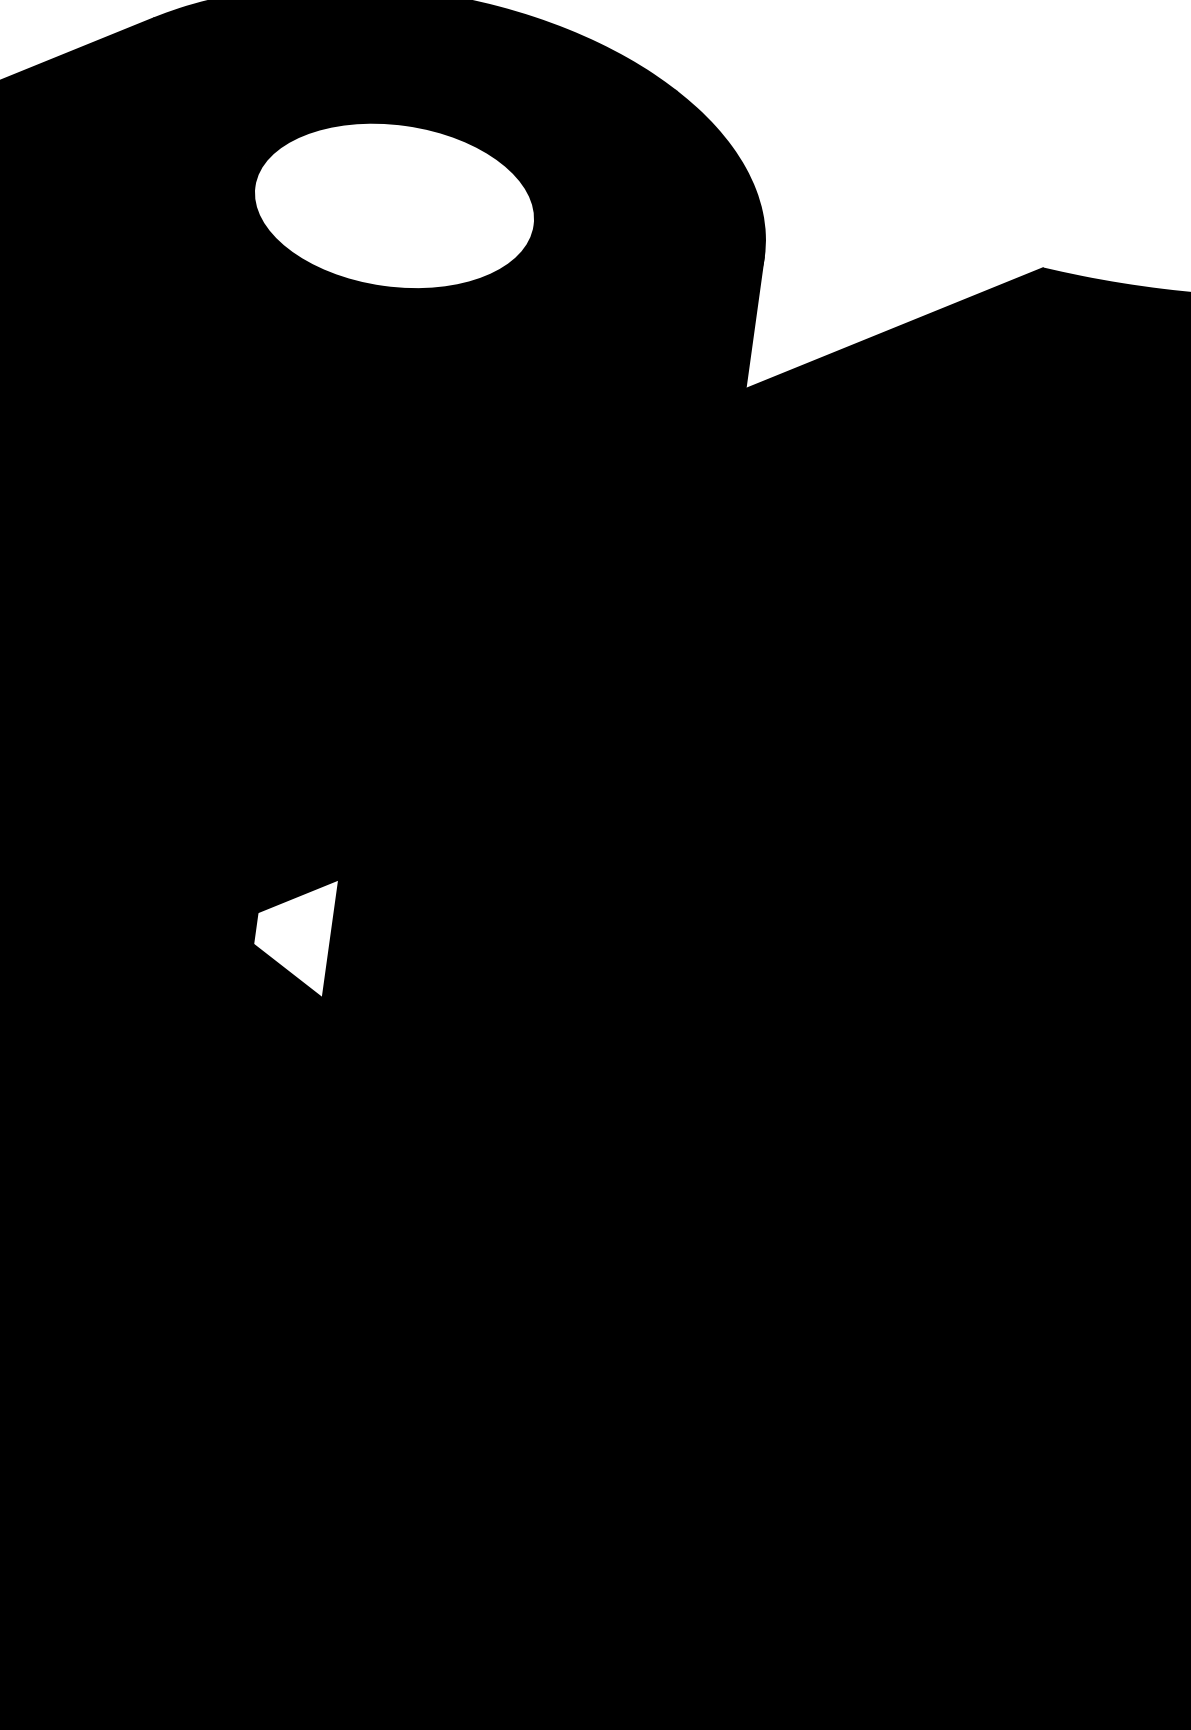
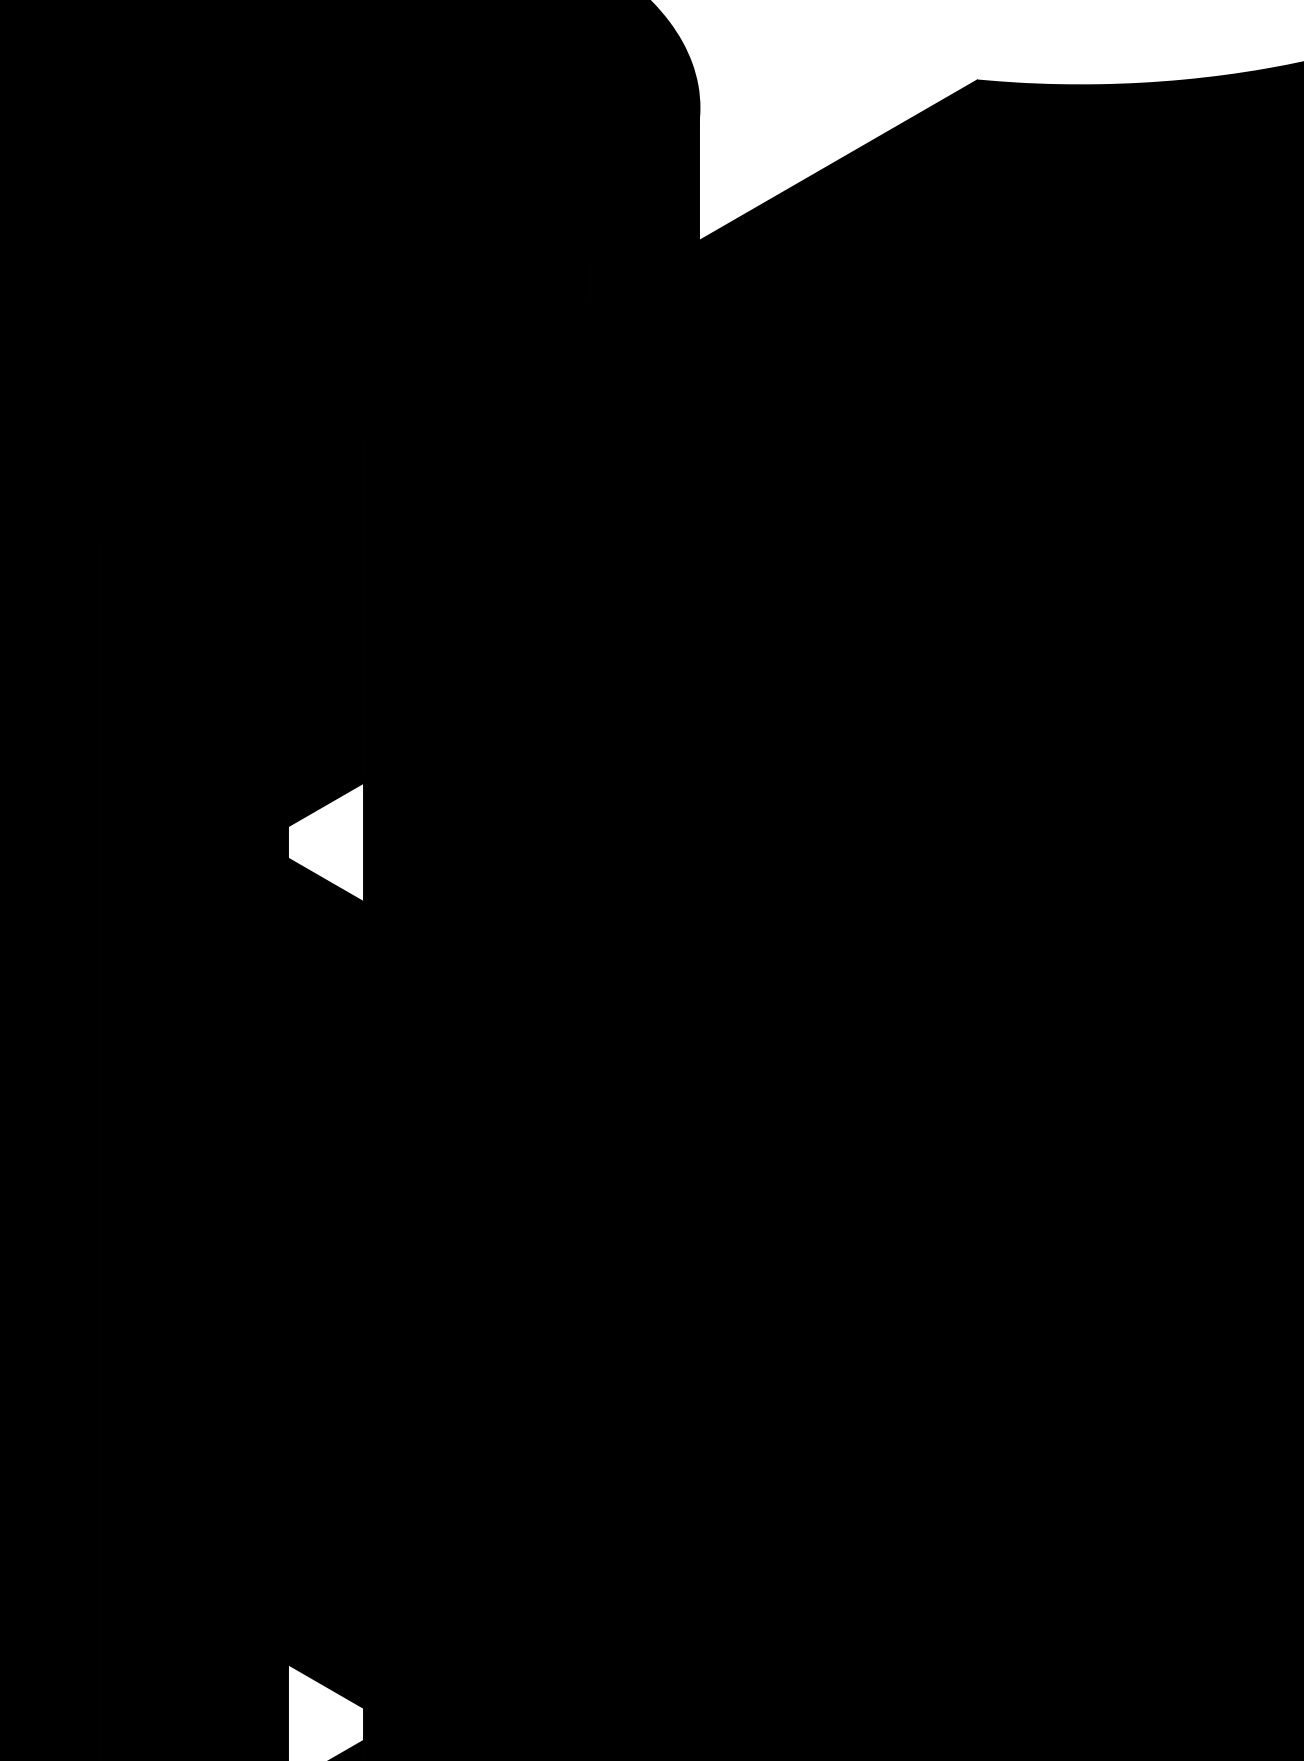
fill: (394, 205) -> (326, 107), added

